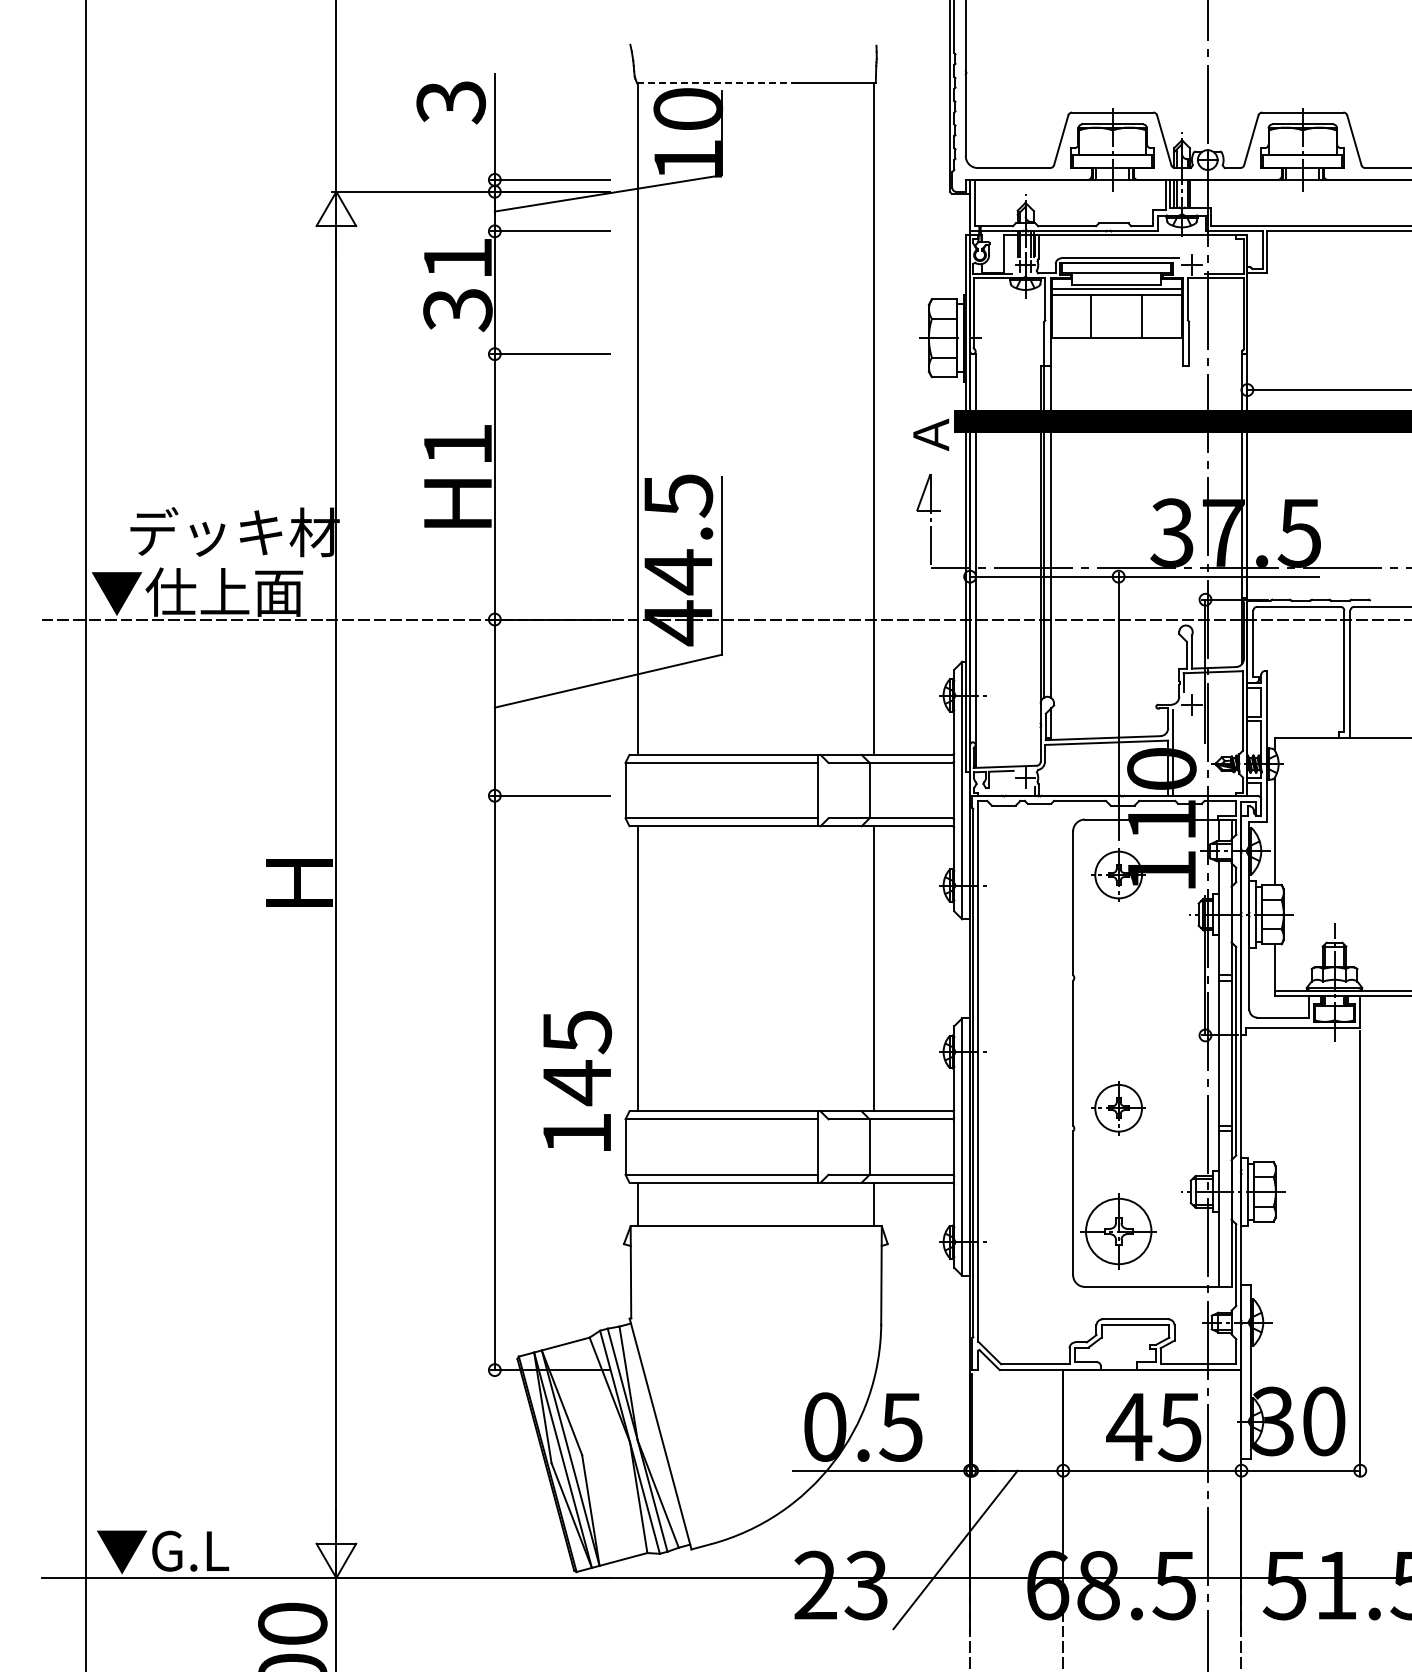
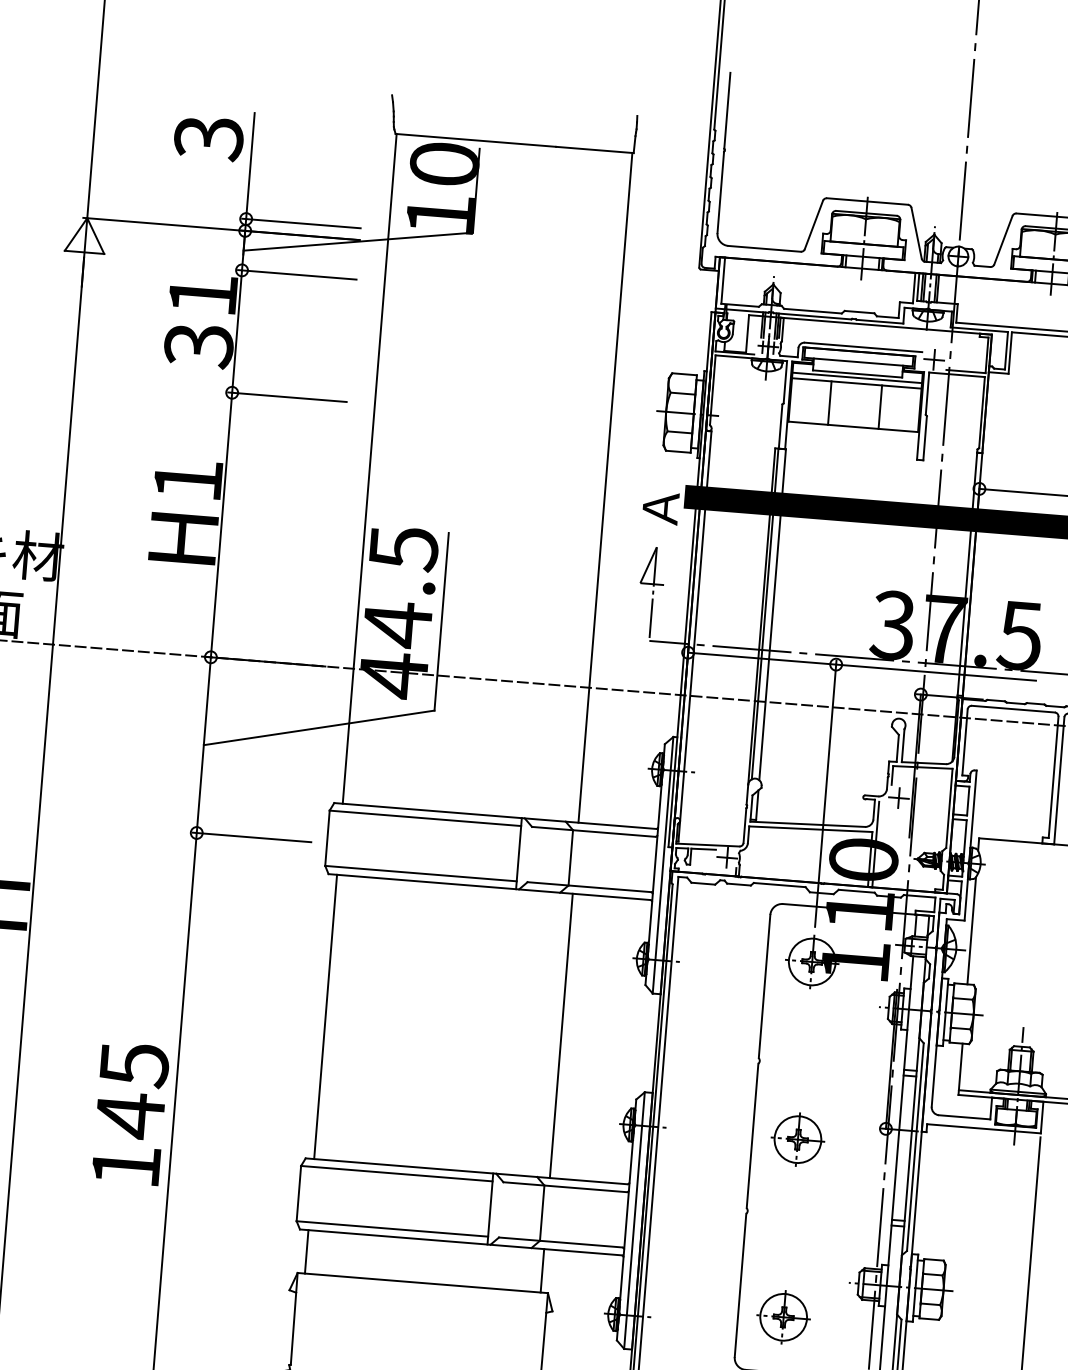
line: (717, 83) -> (475, 140), dashed -> solid
text: (577, 1080) -> (130, 1113), moved
part: (1118, 1108) -> (797, 1139), moved
part: (1118, 1231) -> (783, 1317), size x0.71

